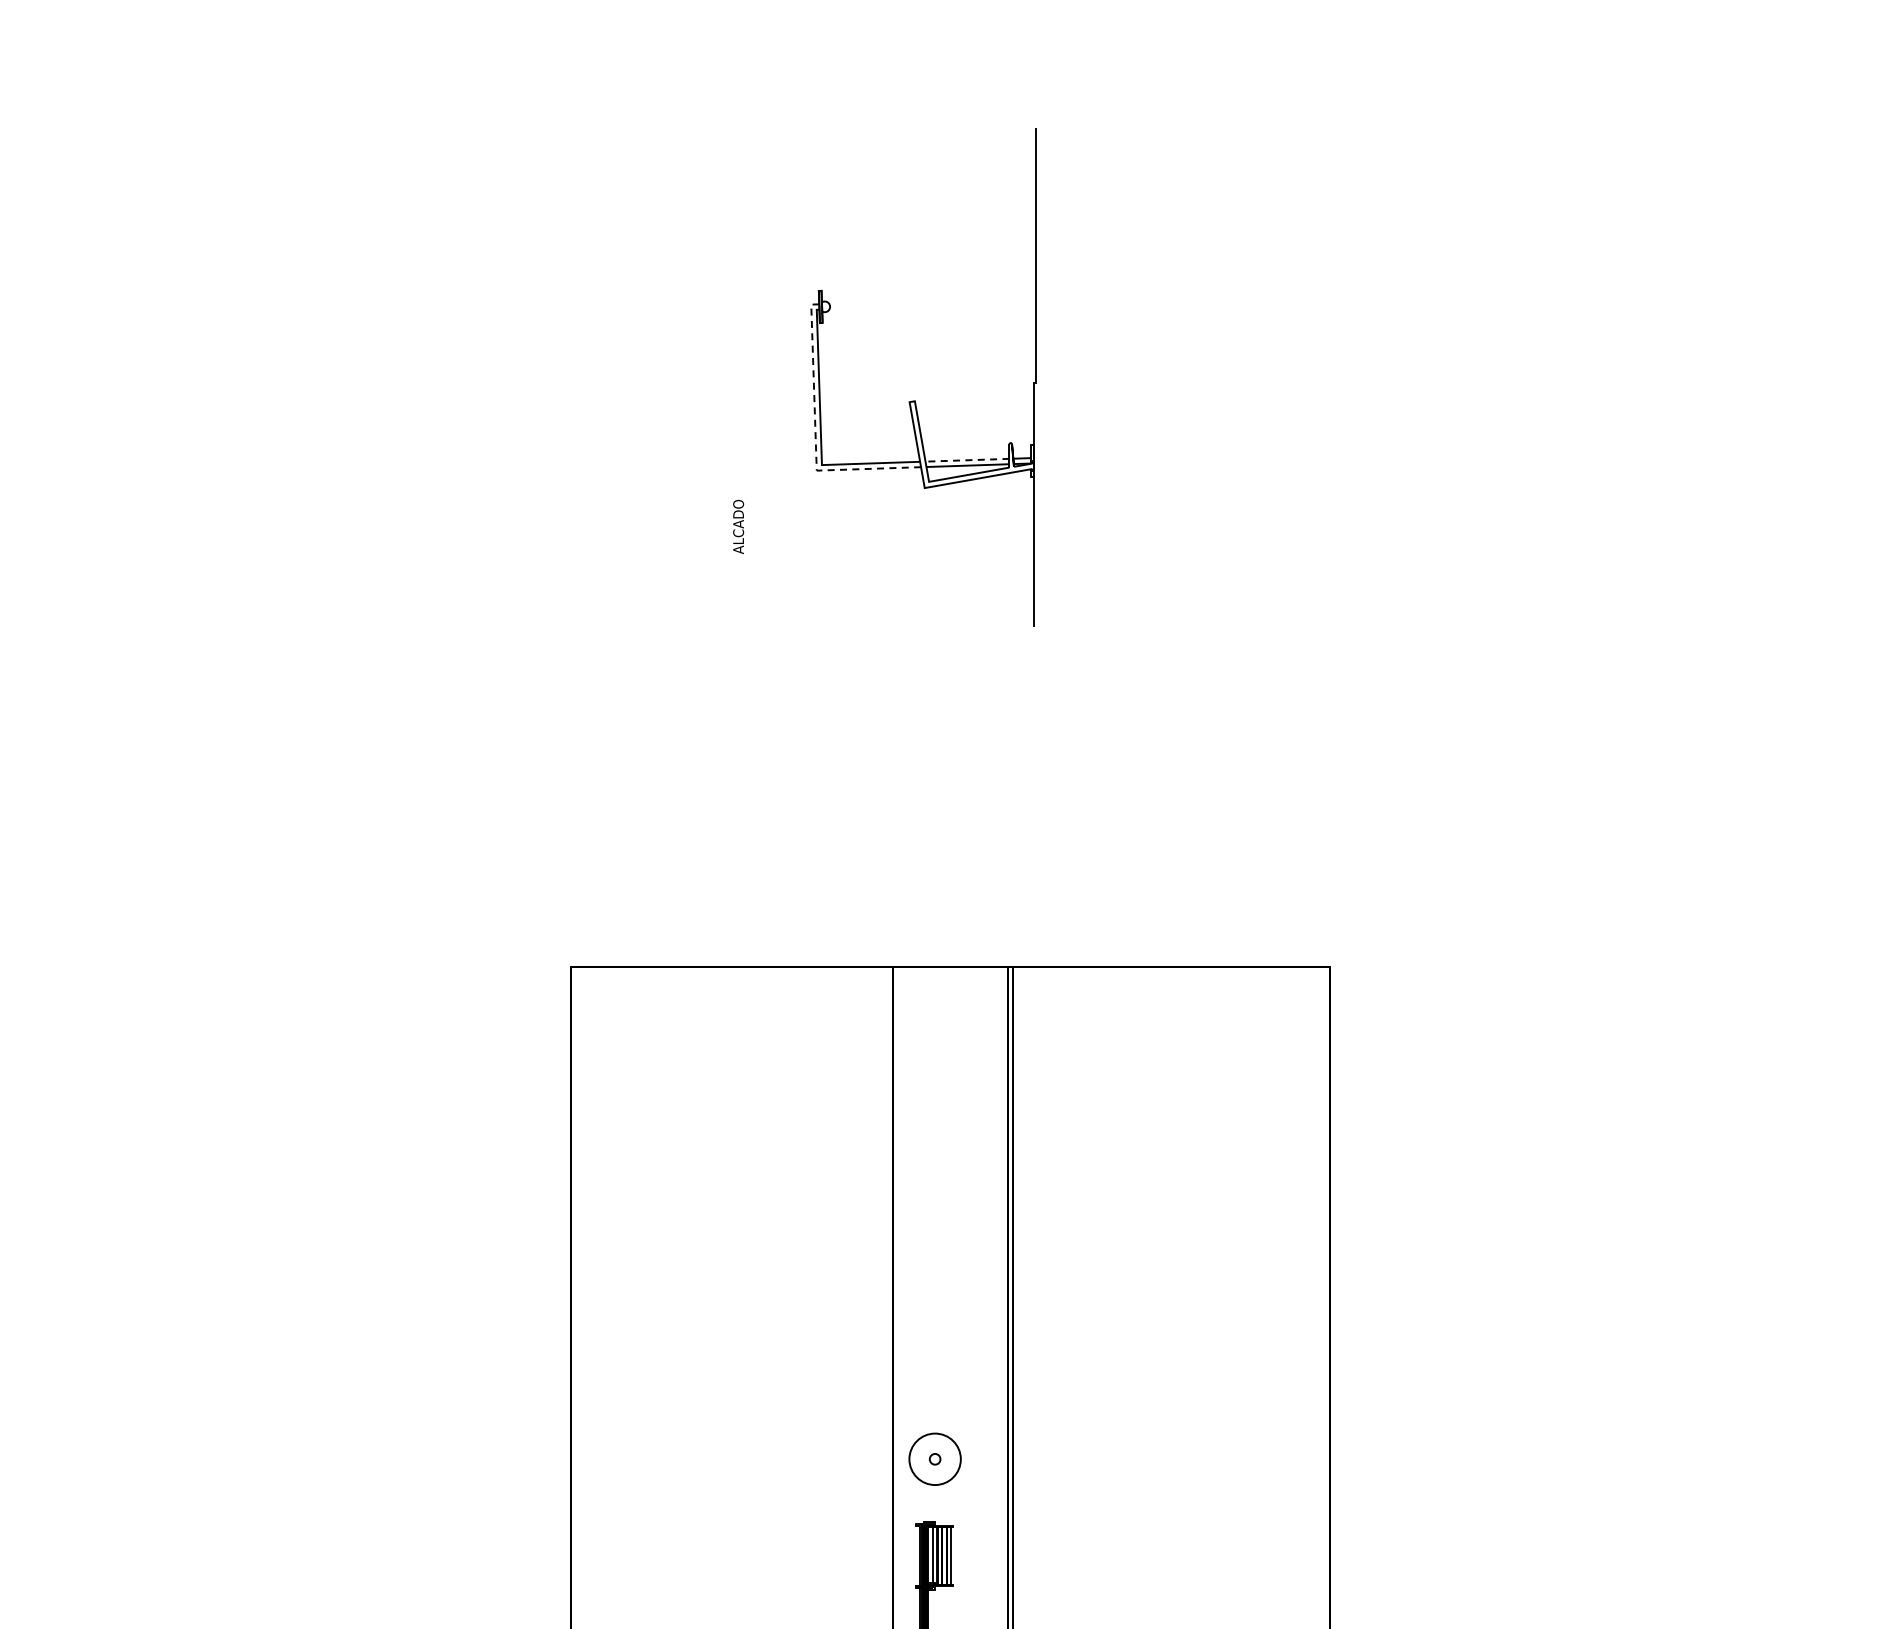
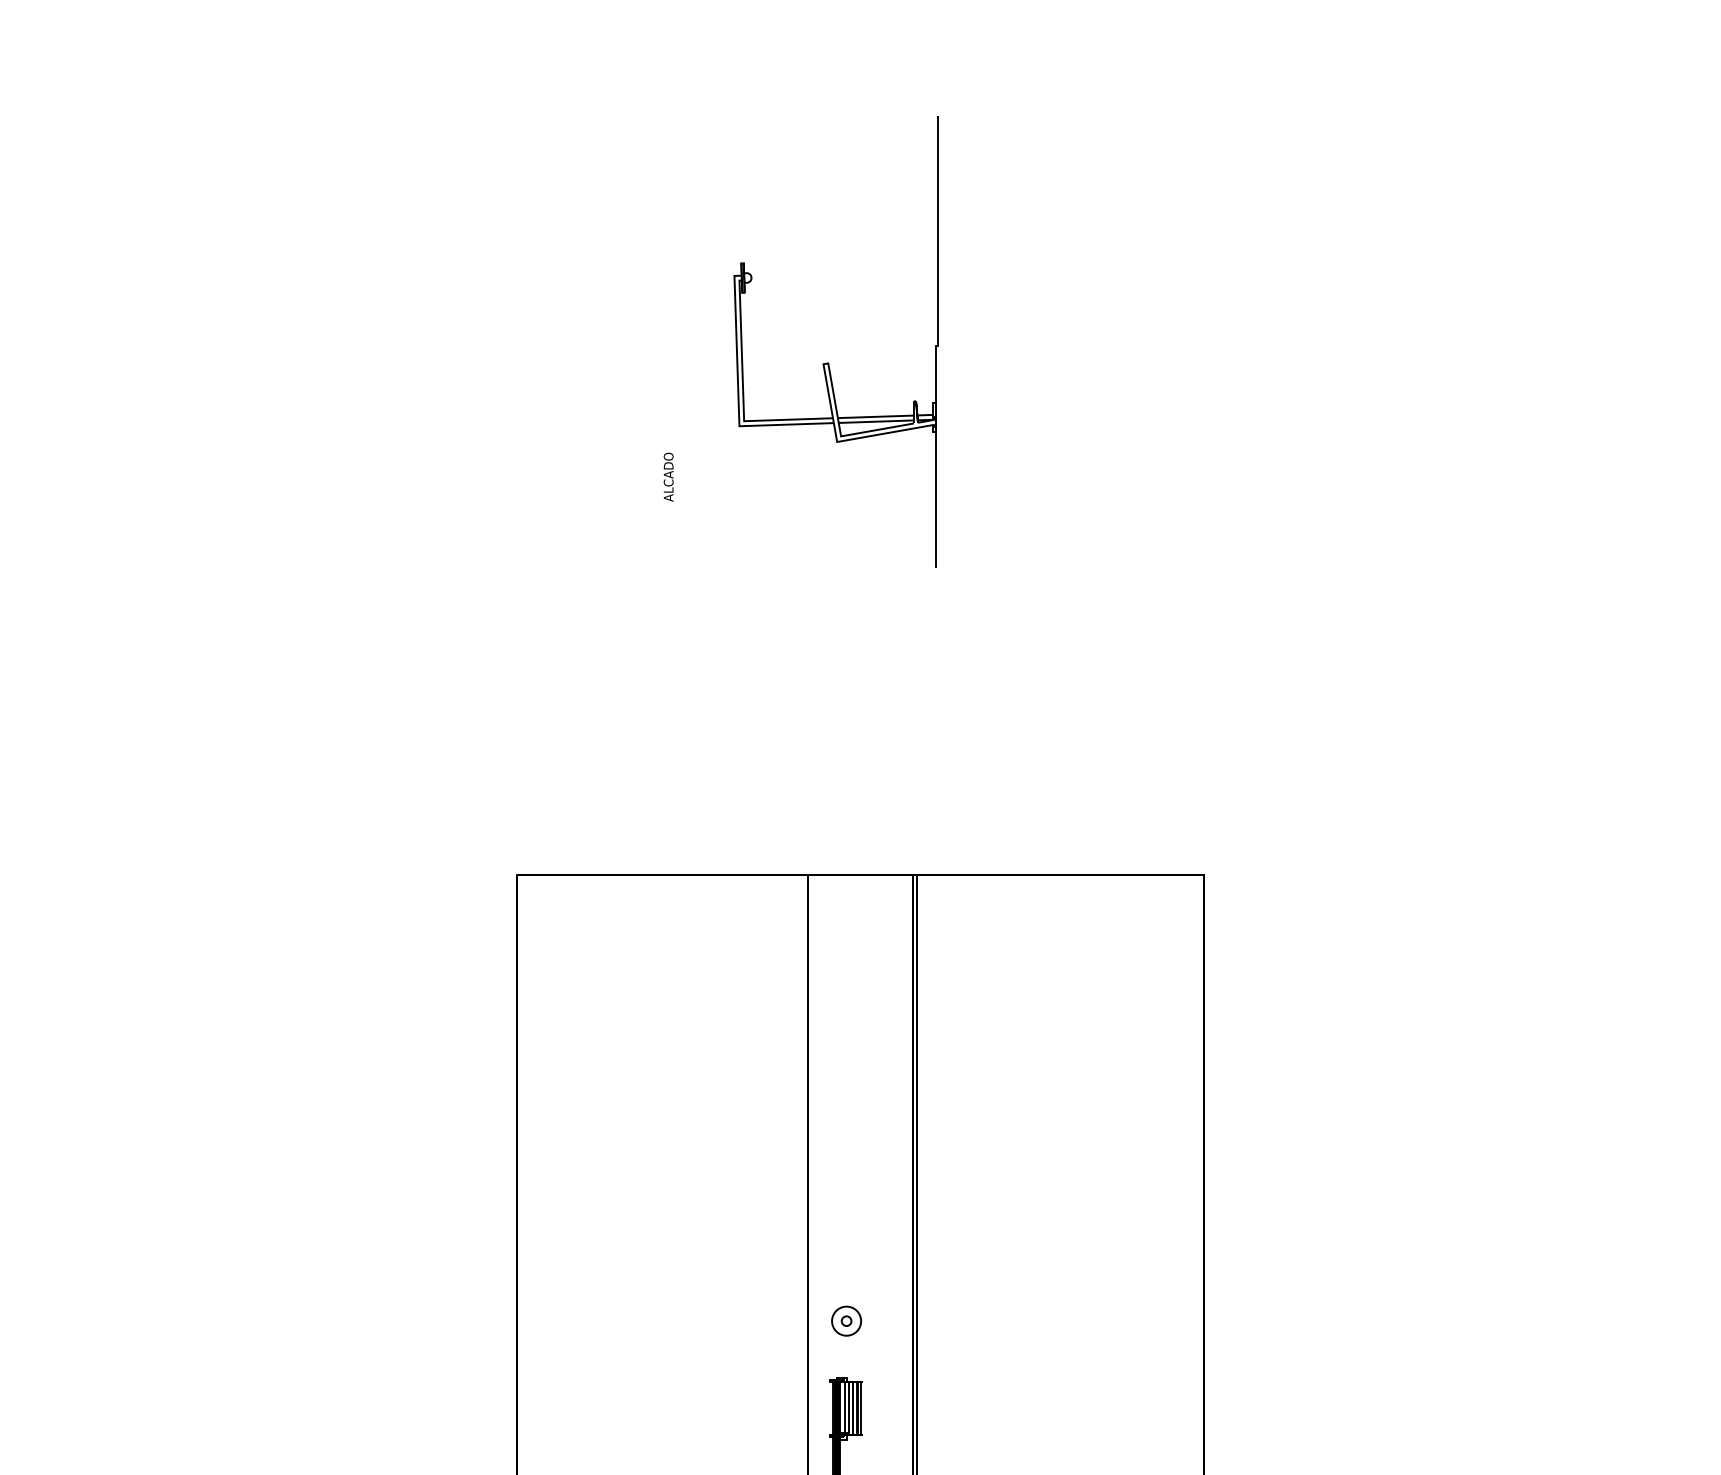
line: (815, 434) -> (738, 393), dashed -> solid
line: (967, 460) -> (875, 417), dashed -> solid
circle: (935, 1459) -> (846, 1321), size x0.62

